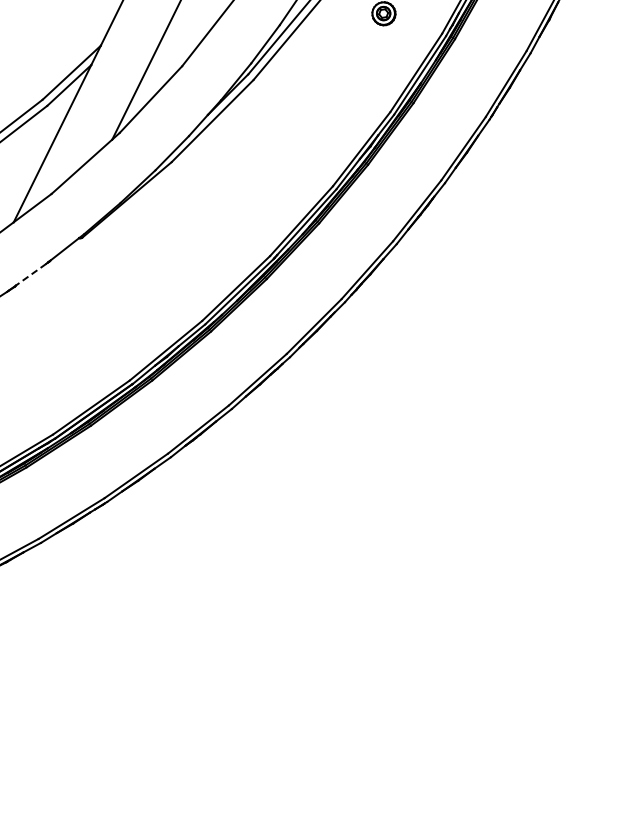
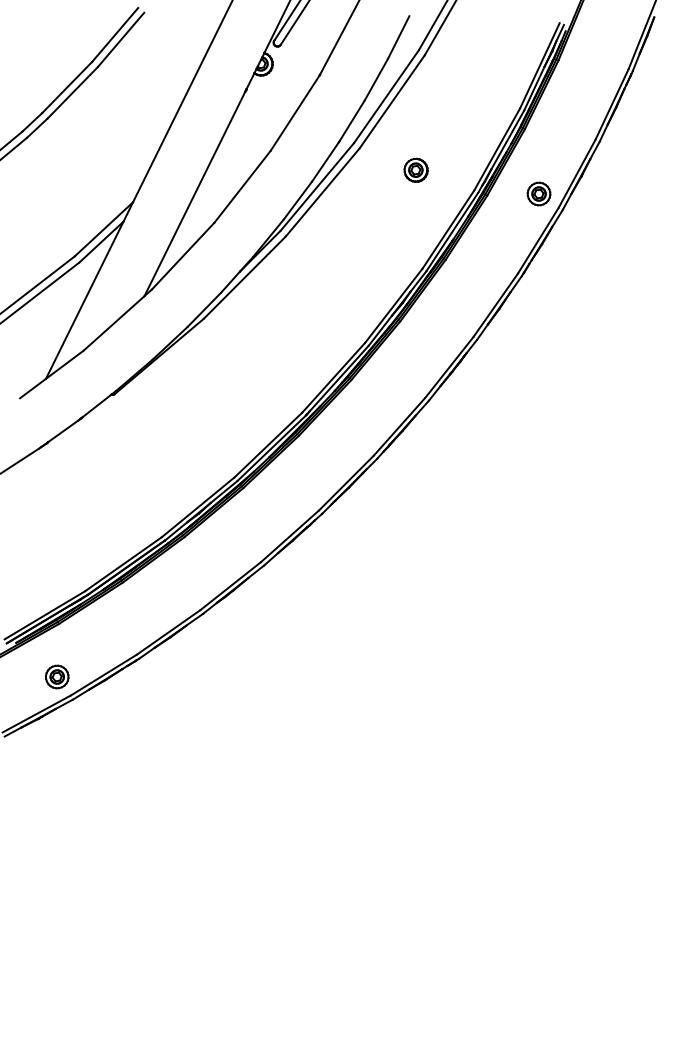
part: (506, 36) -> (538, 193), added
line: (31, 274) -> (63, 431), dashed -> solid
part: (25, 519) -> (57, 676), added

